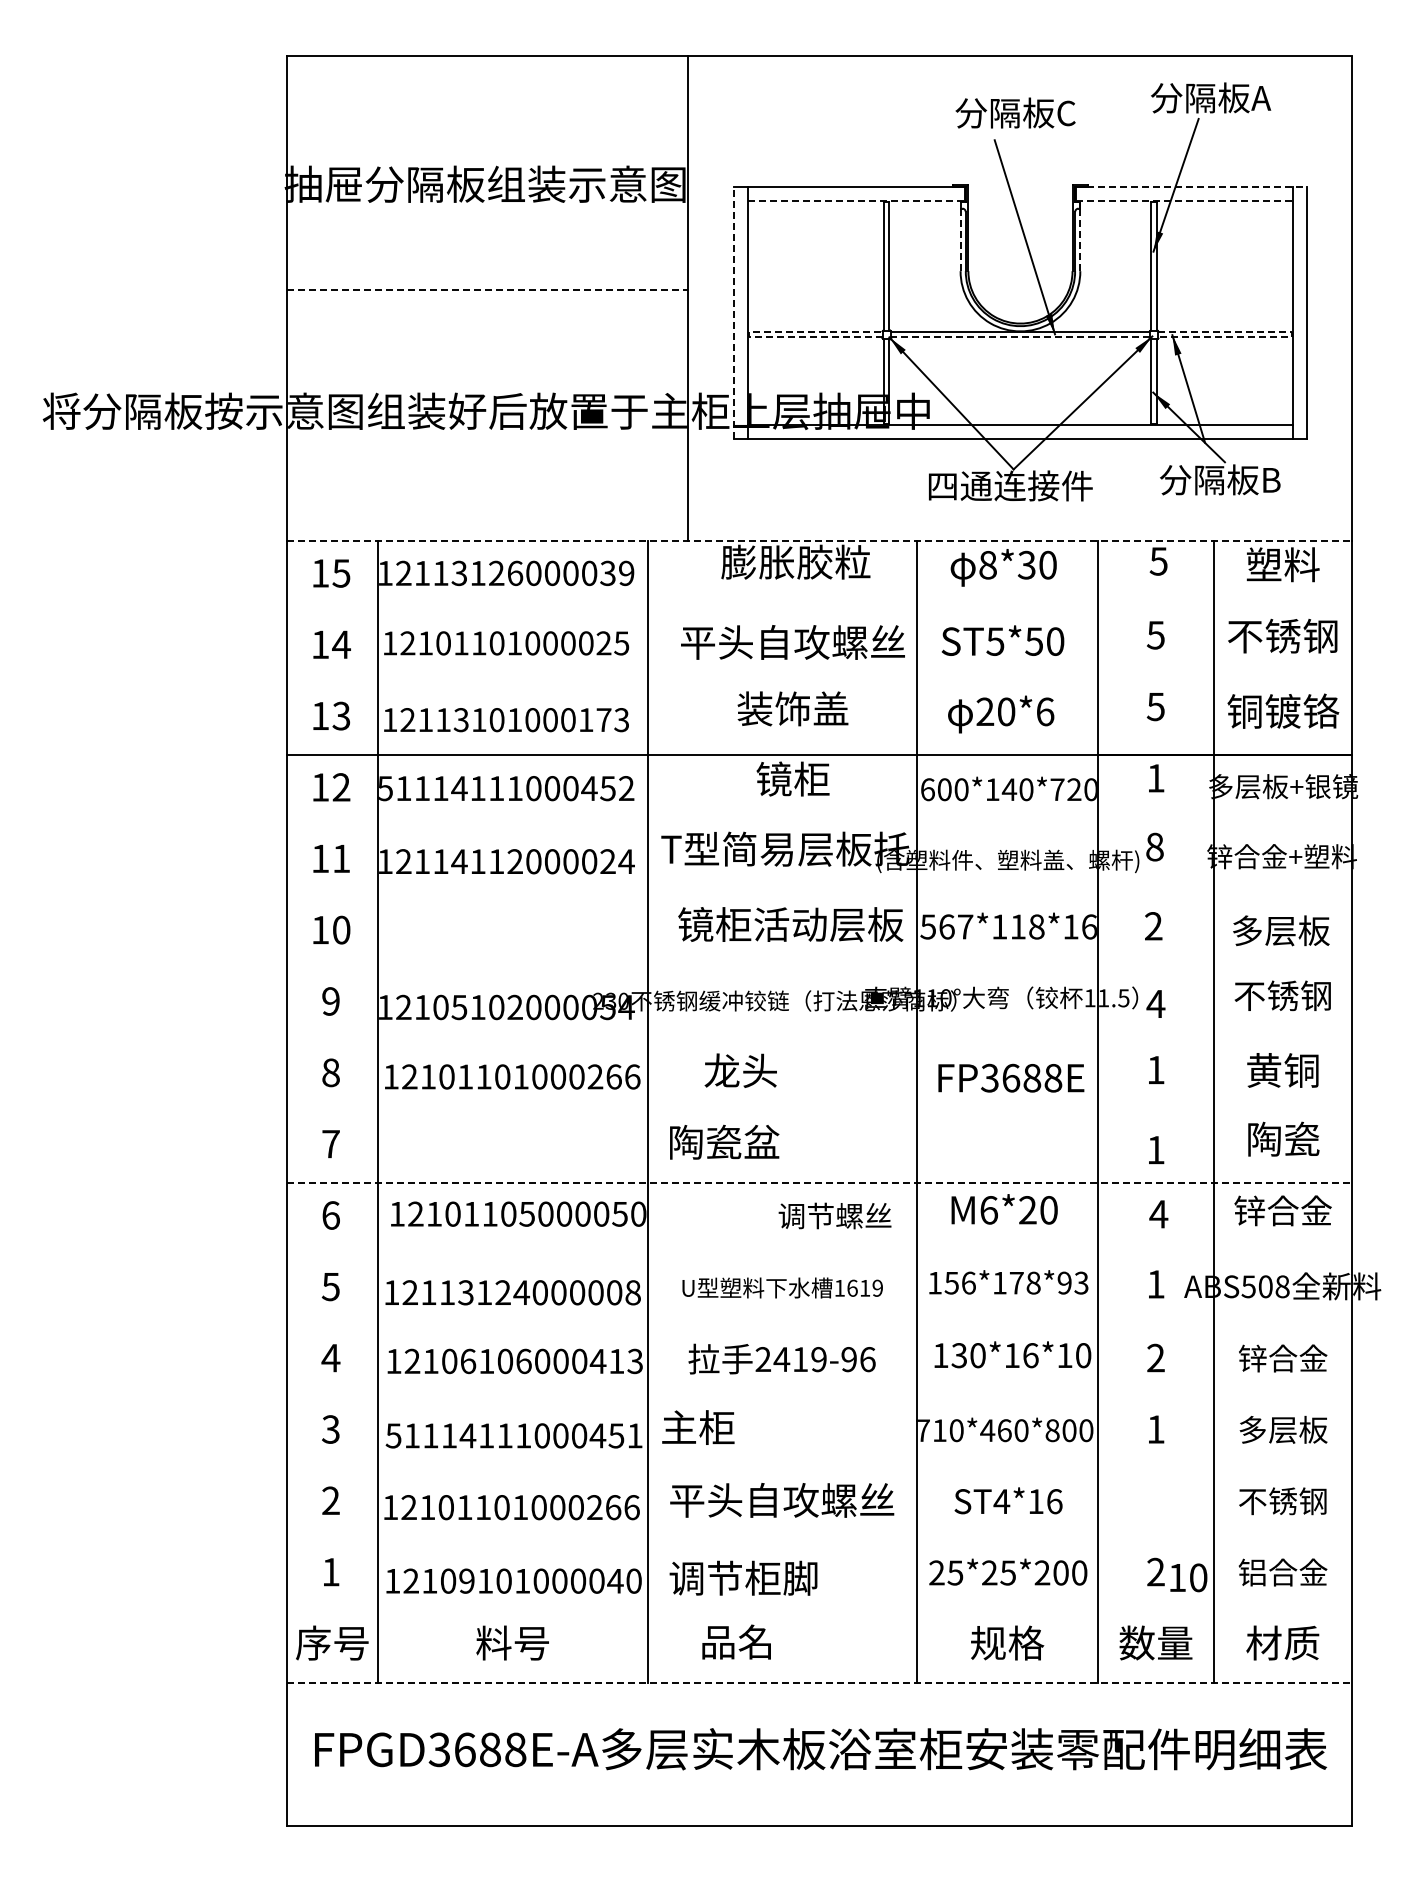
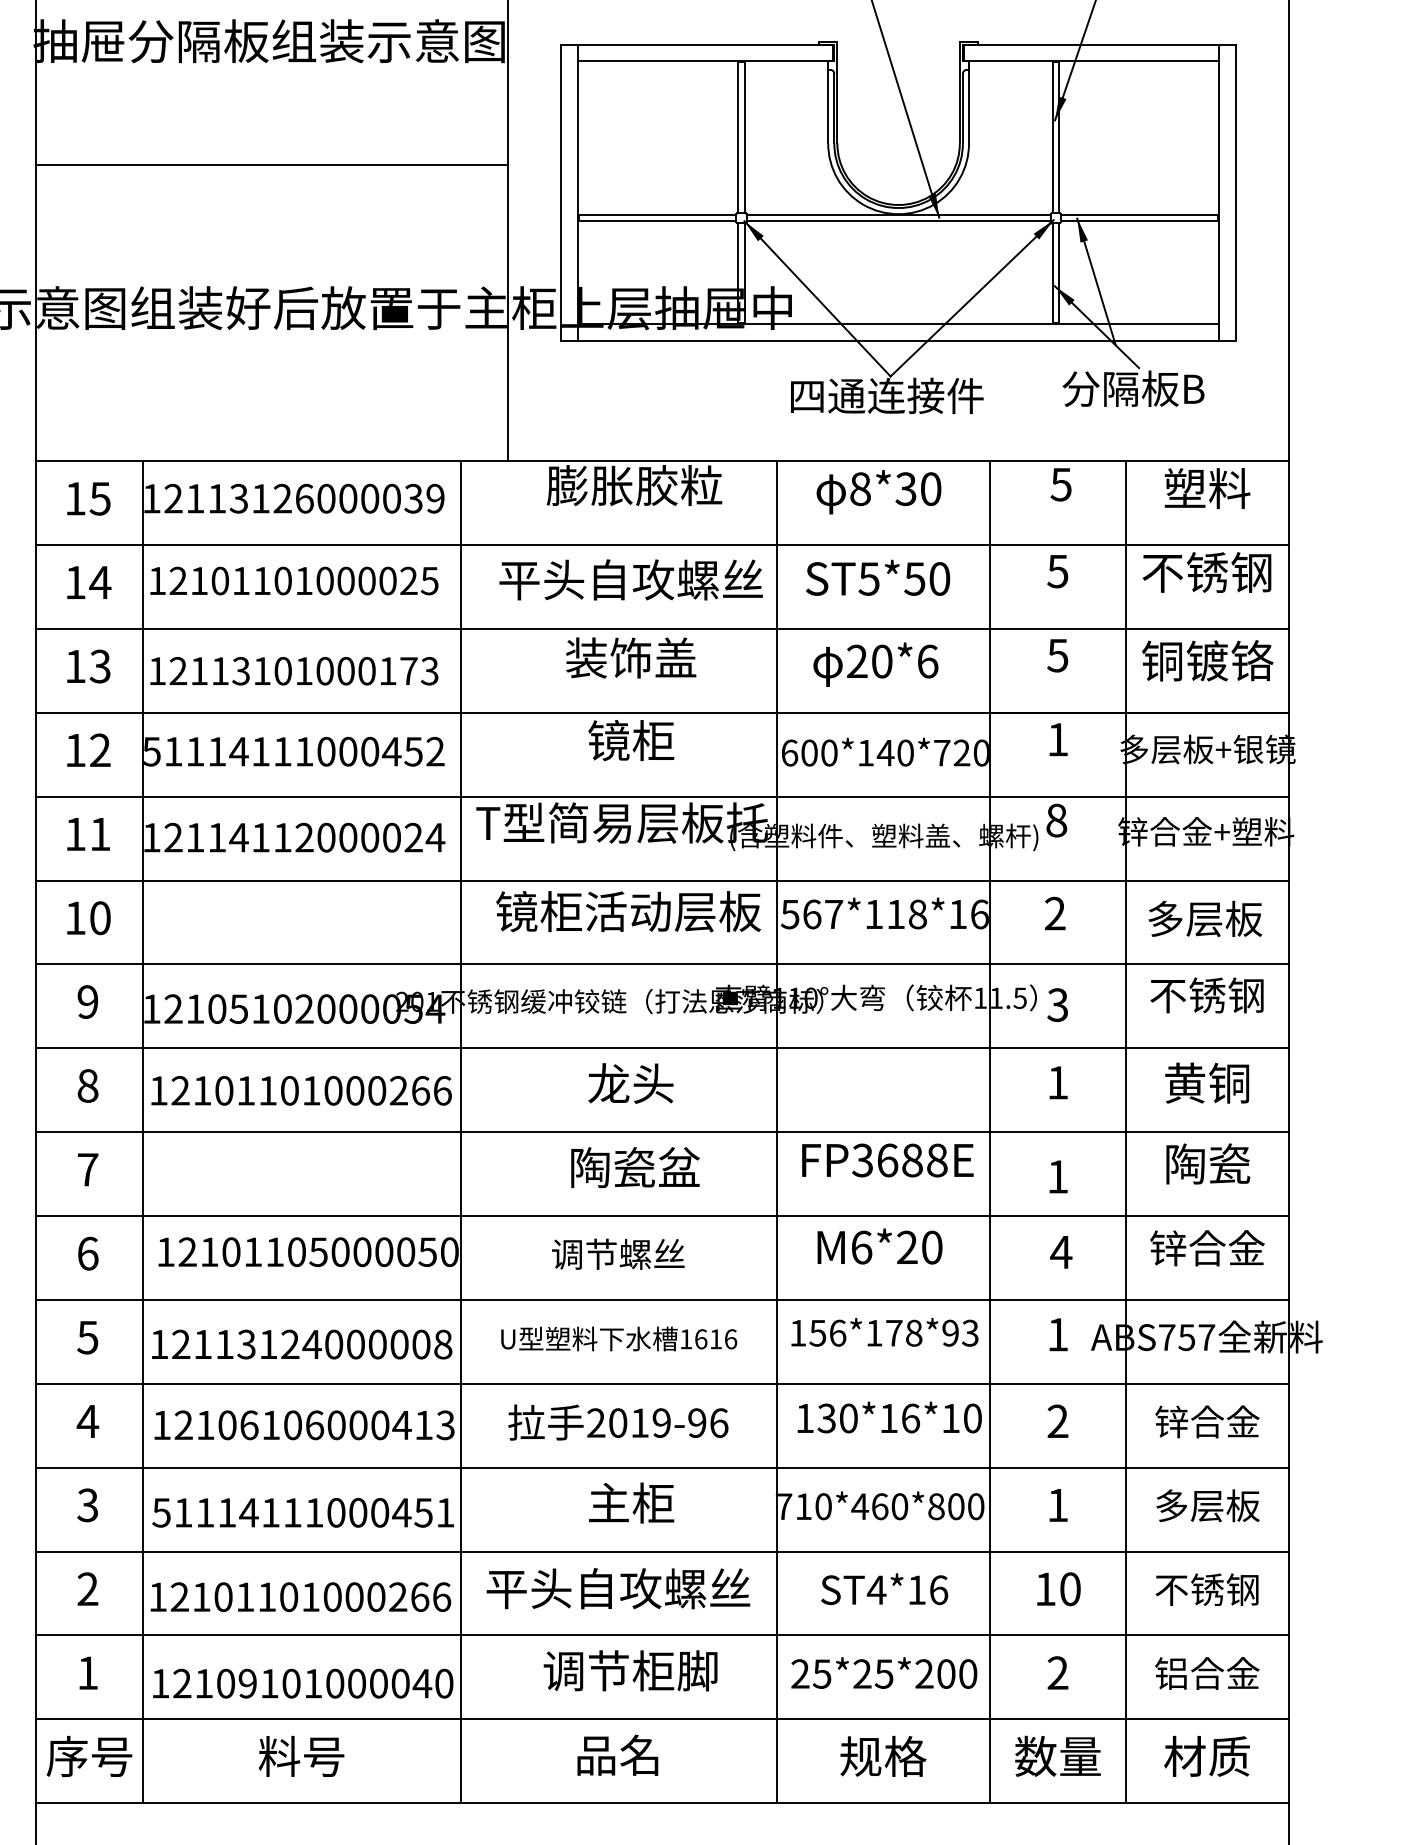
line: (1192, 187) -> (1100, 44), dashed -> solid
line: (856, 201) -> (705, 61), dashed -> solid
line: (1185, 201) -> (1092, 61), dashed -> solid
line: (960, 240) -> (828, 107), dashed -> solid
line: (1080, 240) -> (969, 107), dashed -> solid
line: (488, 289) -> (273, 164), dashed -> solid
line: (733, 313) -> (561, 193), dashed -> solid
line: (748, 334) -> (578, 217), dashed -> solid
line: (1292, 334) -> (1218, 217), dashed -> solid
line: (1019, 337) -> (897, 221), dashed -> solid
line: (819, 541) -> (662, 461), dashed -> solid
line: (819, 612) -> (662, 544), added
line: (819, 684) -> (662, 629), added
line: (819, 826) -> (662, 796), added
line: (819, 898) -> (662, 880), added
line: (819, 969) -> (662, 964), added
text: (616, 1000) -> (423, 1000), 230 -> 201
text: (1155, 1003) -> (1057, 1004), 4 -> 3
line: (819, 1040) -> (662, 1047), added
text: (740, 1070) -> (630, 1083), moved
text: (1011, 1077) -> (888, 1159), moved
line: (819, 1112) -> (662, 1132), added
text: (724, 1141) -> (635, 1166), moved
line: (819, 1183) -> (662, 1216), dashed -> solid
text: (834, 1215) -> (617, 1253), moved
line: (819, 1254) -> (662, 1299), added
text: (1265, 1286) -> (1186, 1337), ABS508 -> ABS757
text: (877, 1287) -> (730, 1338), 1619 -> 1616
line: (819, 1326) -> (662, 1384), added
text: (781, 1359) -> (617, 1423), 2419-96 -> 2019-96
line: (819, 1397) -> (662, 1467), added
text: (698, 1427) -> (631, 1502), moved
line: (819, 1468) -> (662, 1551), added
line: (819, 1540) -> (662, 1635), added
text: (743, 1577) -> (630, 1669), moved
text: (1188, 1577) -> (1058, 1588), moved
line: (819, 1611) -> (662, 1719), added
text: (736, 1641) -> (617, 1754), moved
line: (819, 1682) -> (662, 1802), dashed -> solid

